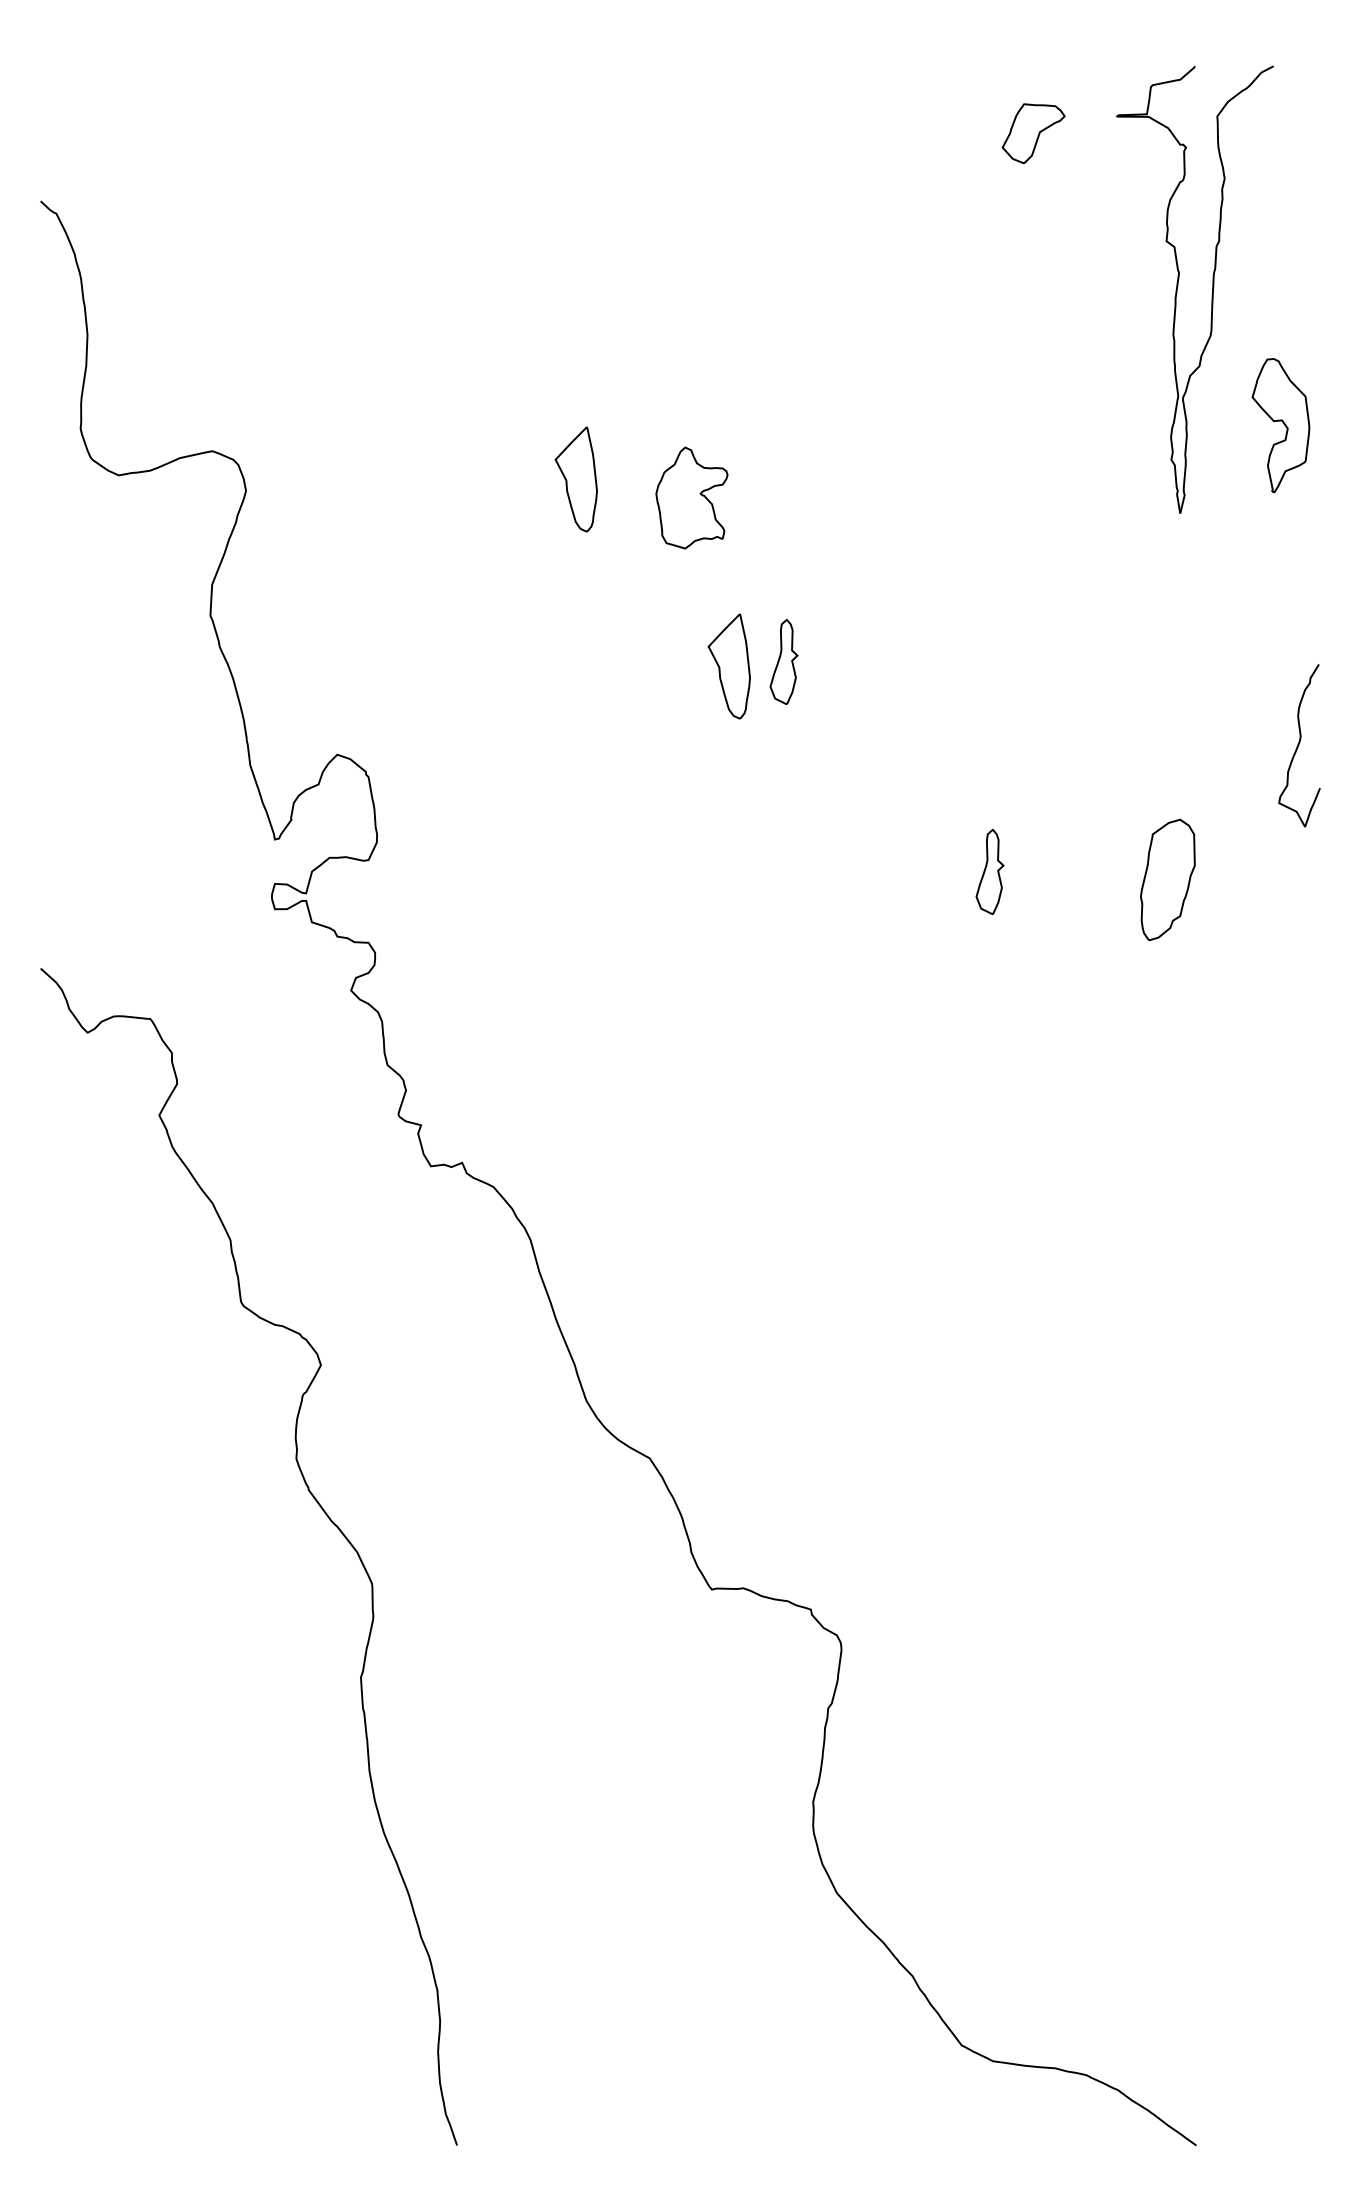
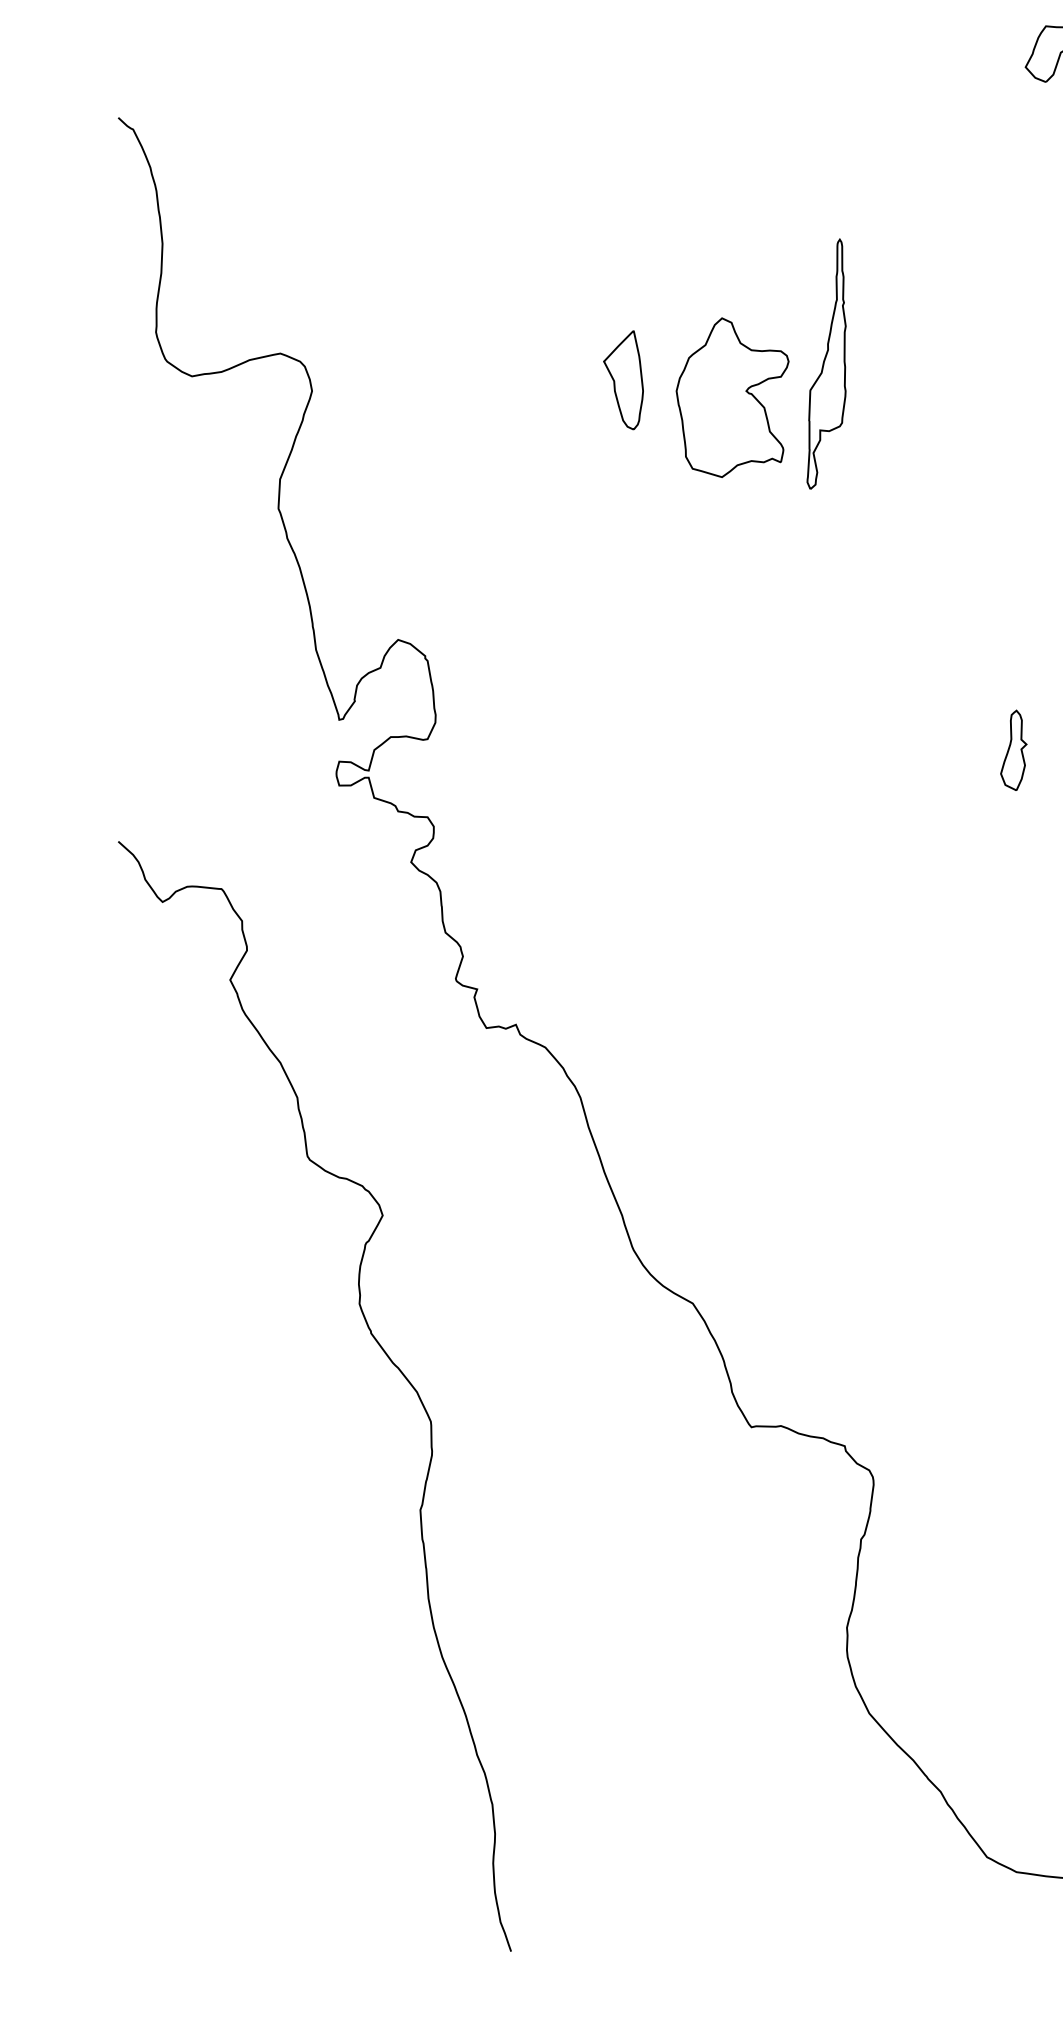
part: (791, 462) -> (826, 364), added
part: (691, 497) -> (732, 397), size x1.67
part: (783, 661) -> (818, 551), removed
part: (728, 666) -> (767, 556), removed

